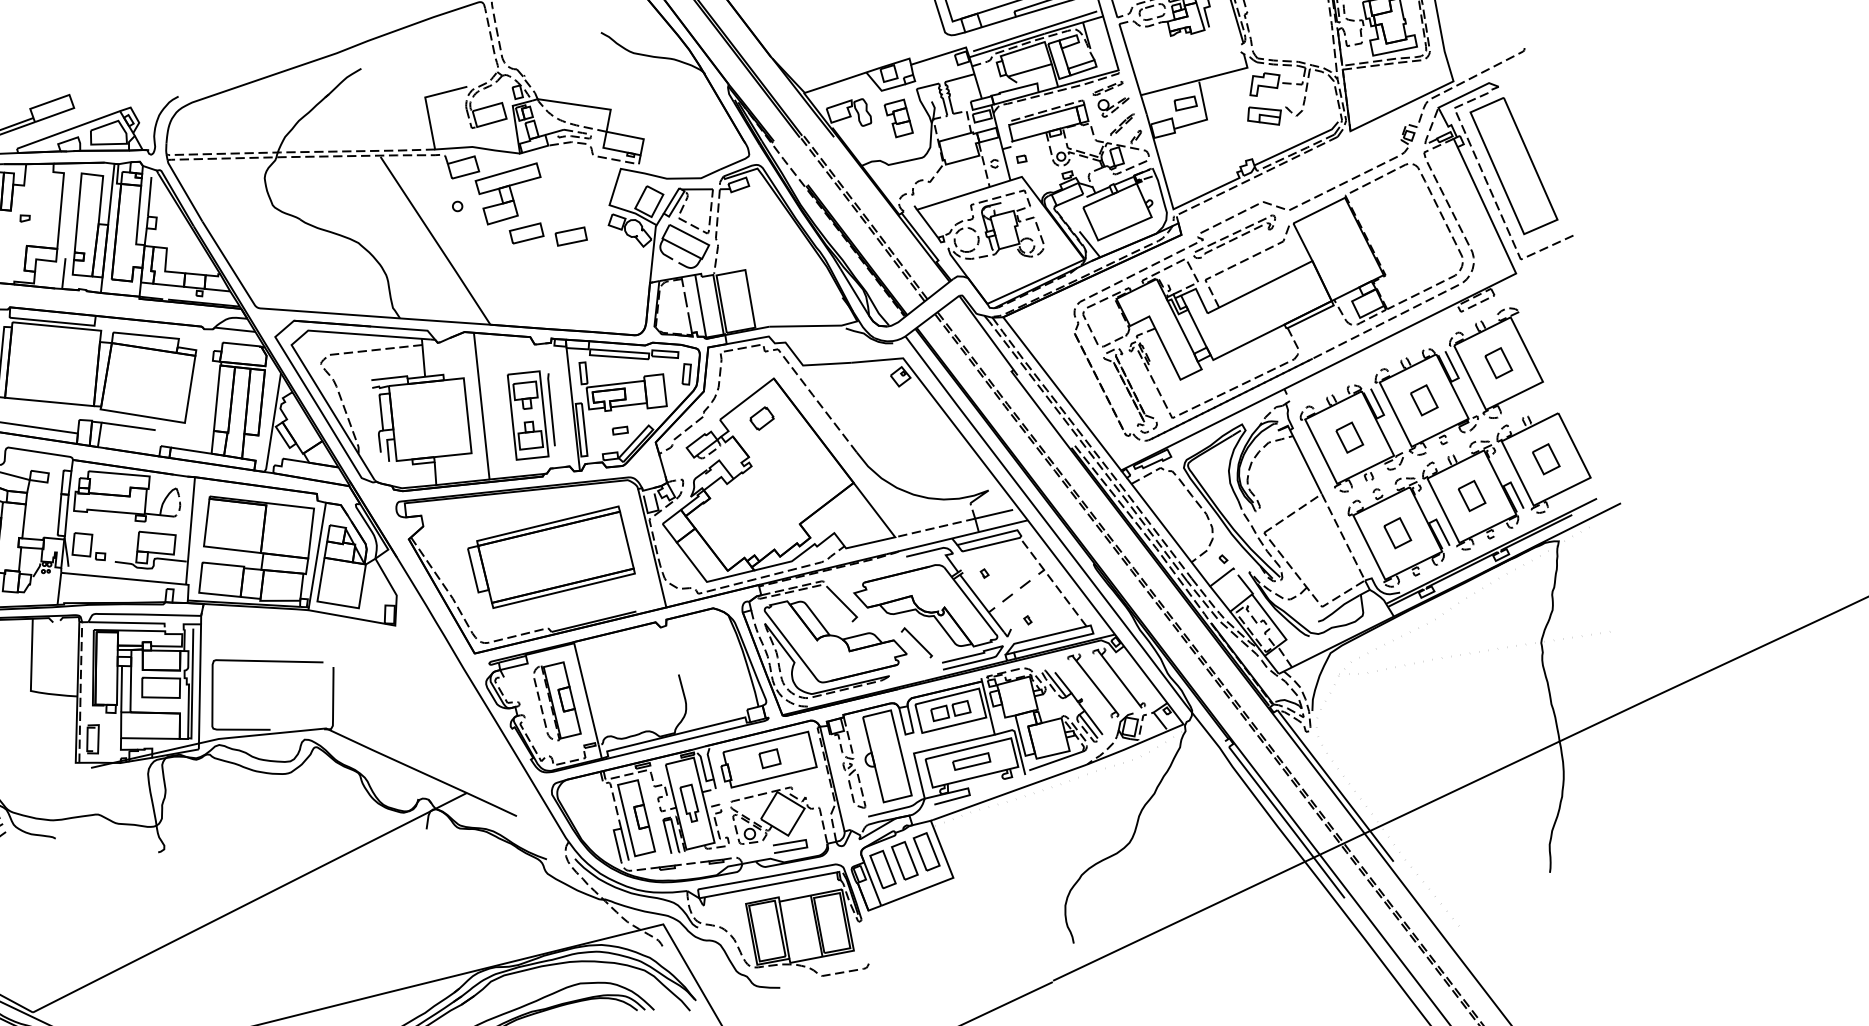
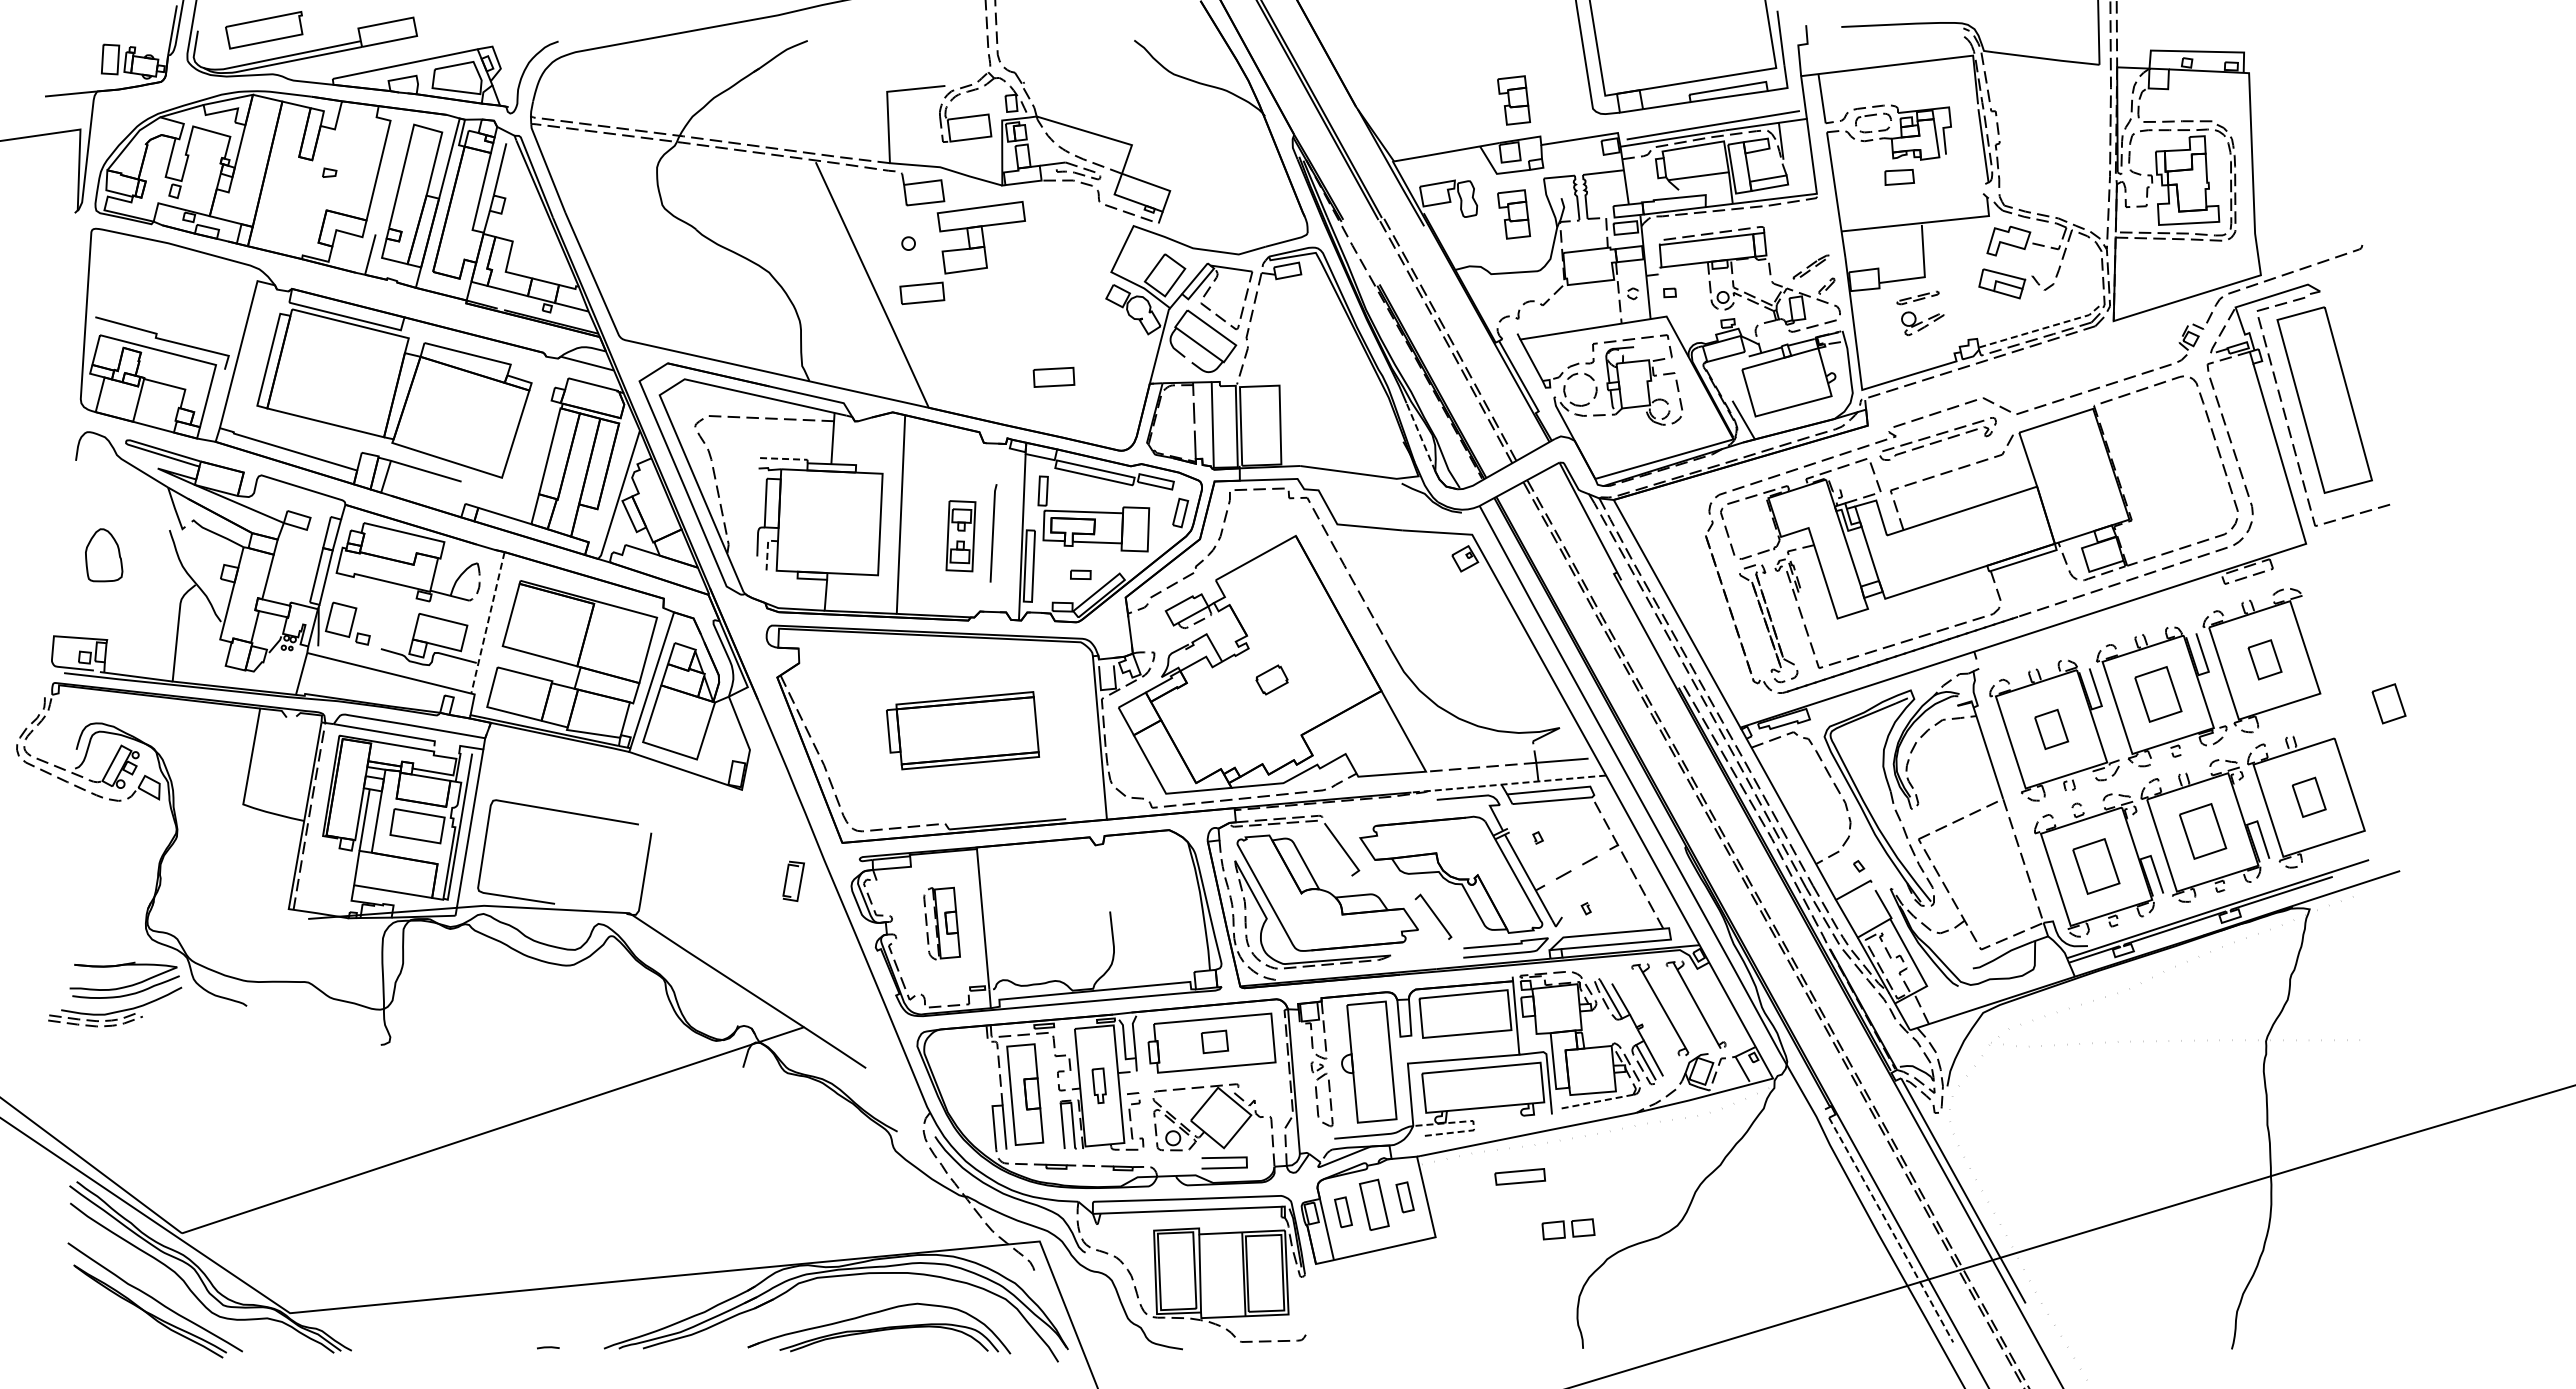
part: (886, 35) -> (1514, 100), added
part: (1111, 99) -> (1920, 313), moved
part: (1185, 103) -> (1899, 177), moved
line: (1297, 145) -> (2040, 329), solid -> dashed
part: (526, 233) -> (922, 293), moved
part: (570, 236) -> (1053, 376), moved
line: (854, 292) -> (1420, 437), solid -> dashed
line: (390, 378) -> (785, 459), solid -> dashed
part: (1594, 381) -> (2388, 703), added
part: (1424, 400) -> (2158, 694), size x1.4
part: (527, 414) -> (960, 535), size x0.6
part: (761, 418) -> (1271, 679), moved
line: (387, 447) -> (767, 550), solid -> dashed
part: (1471, 495) -> (2202, 831), size x1.4
line: (190, 530) -> (487, 622), solid -> dashed
part: (1397, 532) -> (2096, 865), size x1.4
line: (957, 537) -> (1508, 784), solid -> dashed
part: (550, 557) -> (962, 730), size x0.7
part: (556, 701) -> (941, 923), size x0.7
part: (950, 711) -> (1568, 1229), moved
part: (92, 738) -> (793, 880), moved
part: (971, 761) -> (1519, 1176), moved
line: (1055, 761) -> (1595, 1102), solid -> dashed
line: (968, 788) -> (1473, 1120), solid -> dashed
part: (689, 803) -> (1098, 1085), size x0.7
line: (1287, 822) -> (1891, 1230), solid -> dashed
part: (926, 852) -> (1404, 1197), size x0.6
part: (883, 869) -> (1343, 1212), size x0.6

